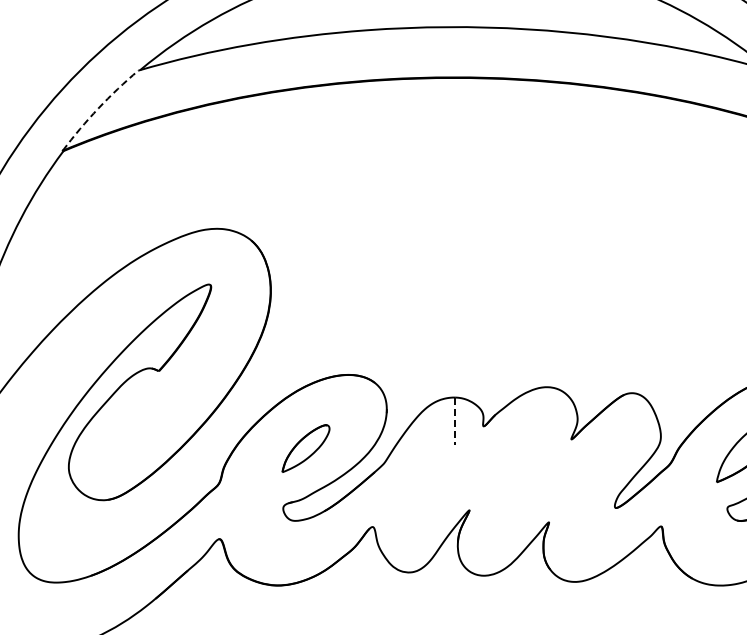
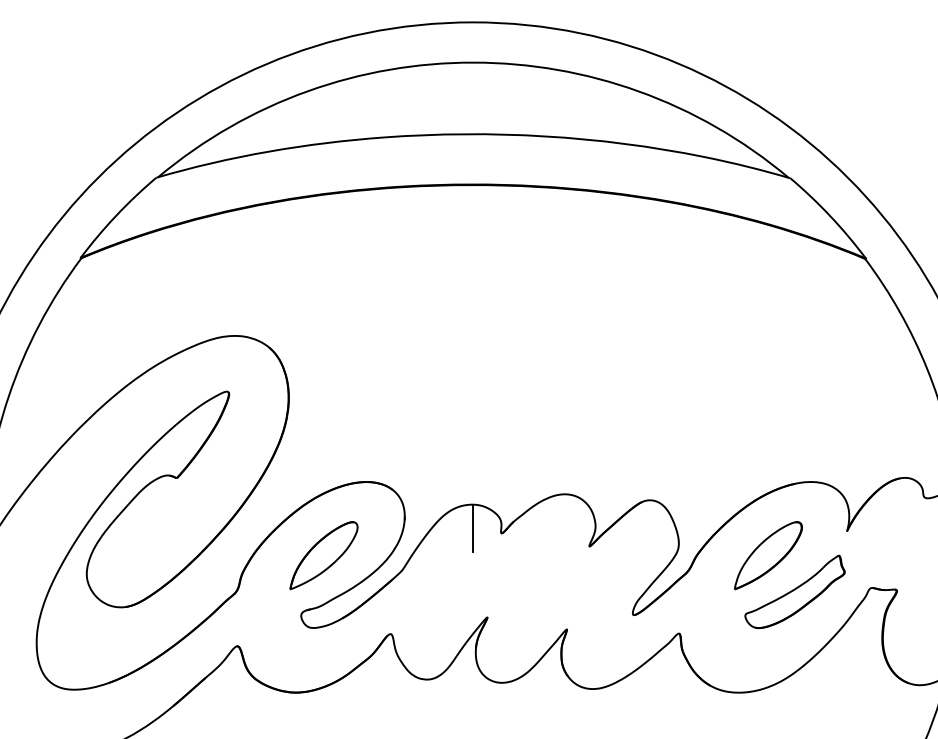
arc: (98, 108) -> (116, 215), dashed -> solid
line: (455, 421) -> (473, 528), dashed -> solid
part: (305, 448) -> (323, 555), size x1.43

